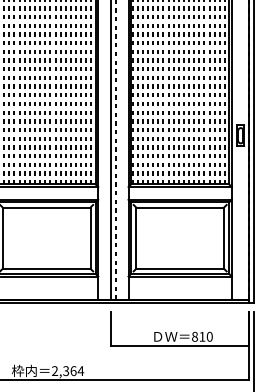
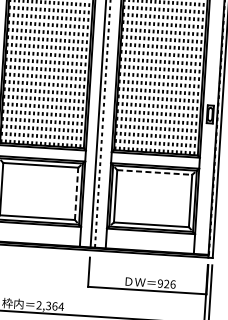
line: (180, 207) -> (155, 172), solid -> dashed
line: (90, 238) -> (76, 194), solid -> dashed
text: (202, 336) -> (166, 283), 810 -> 926

